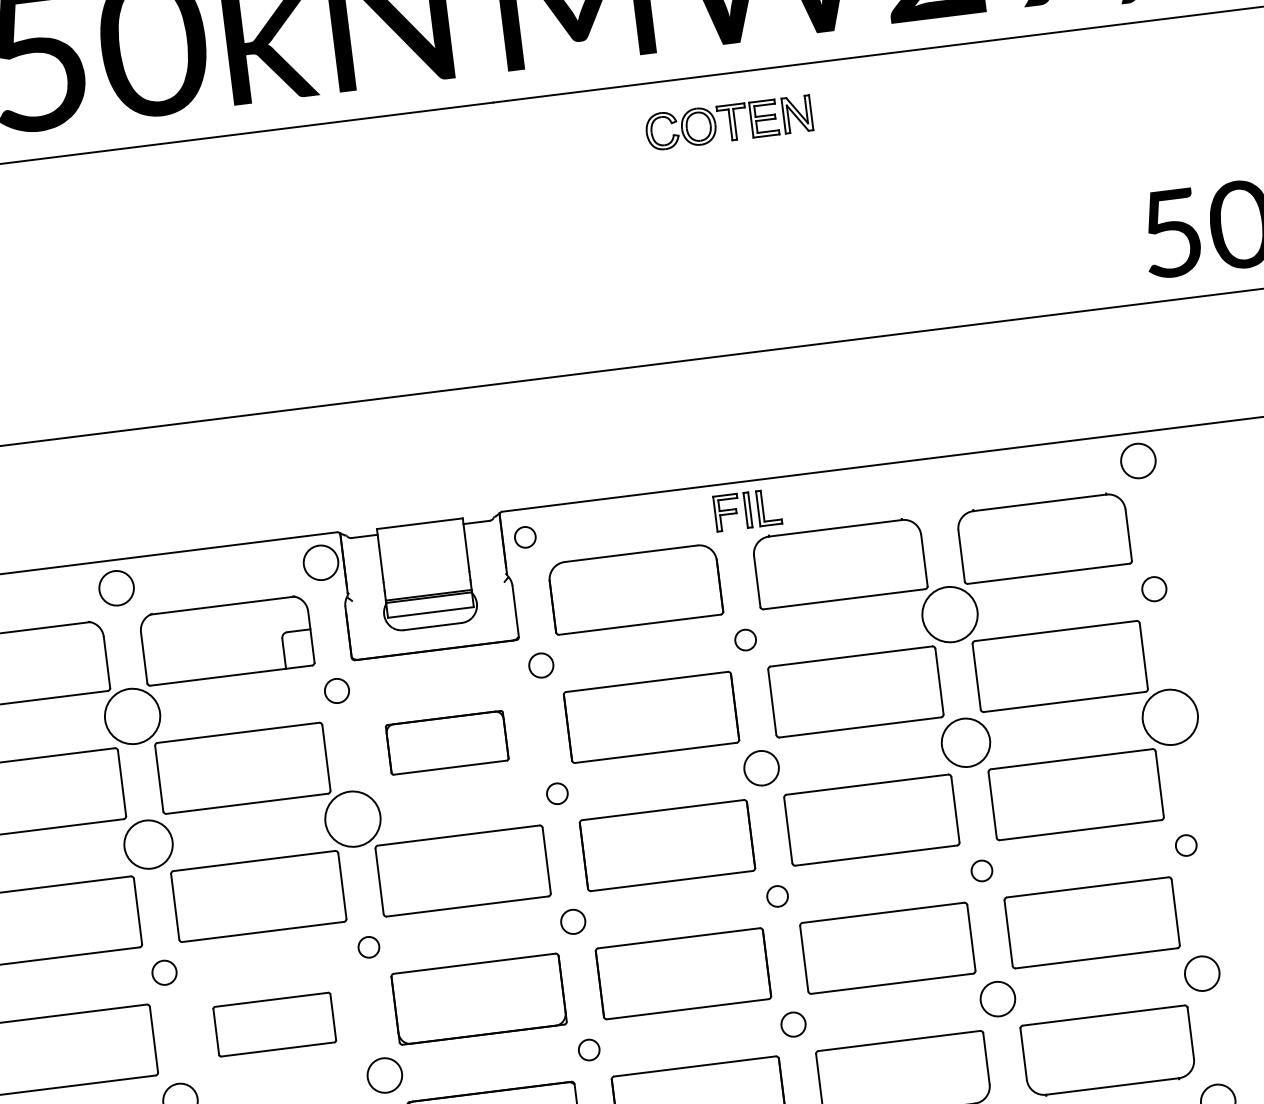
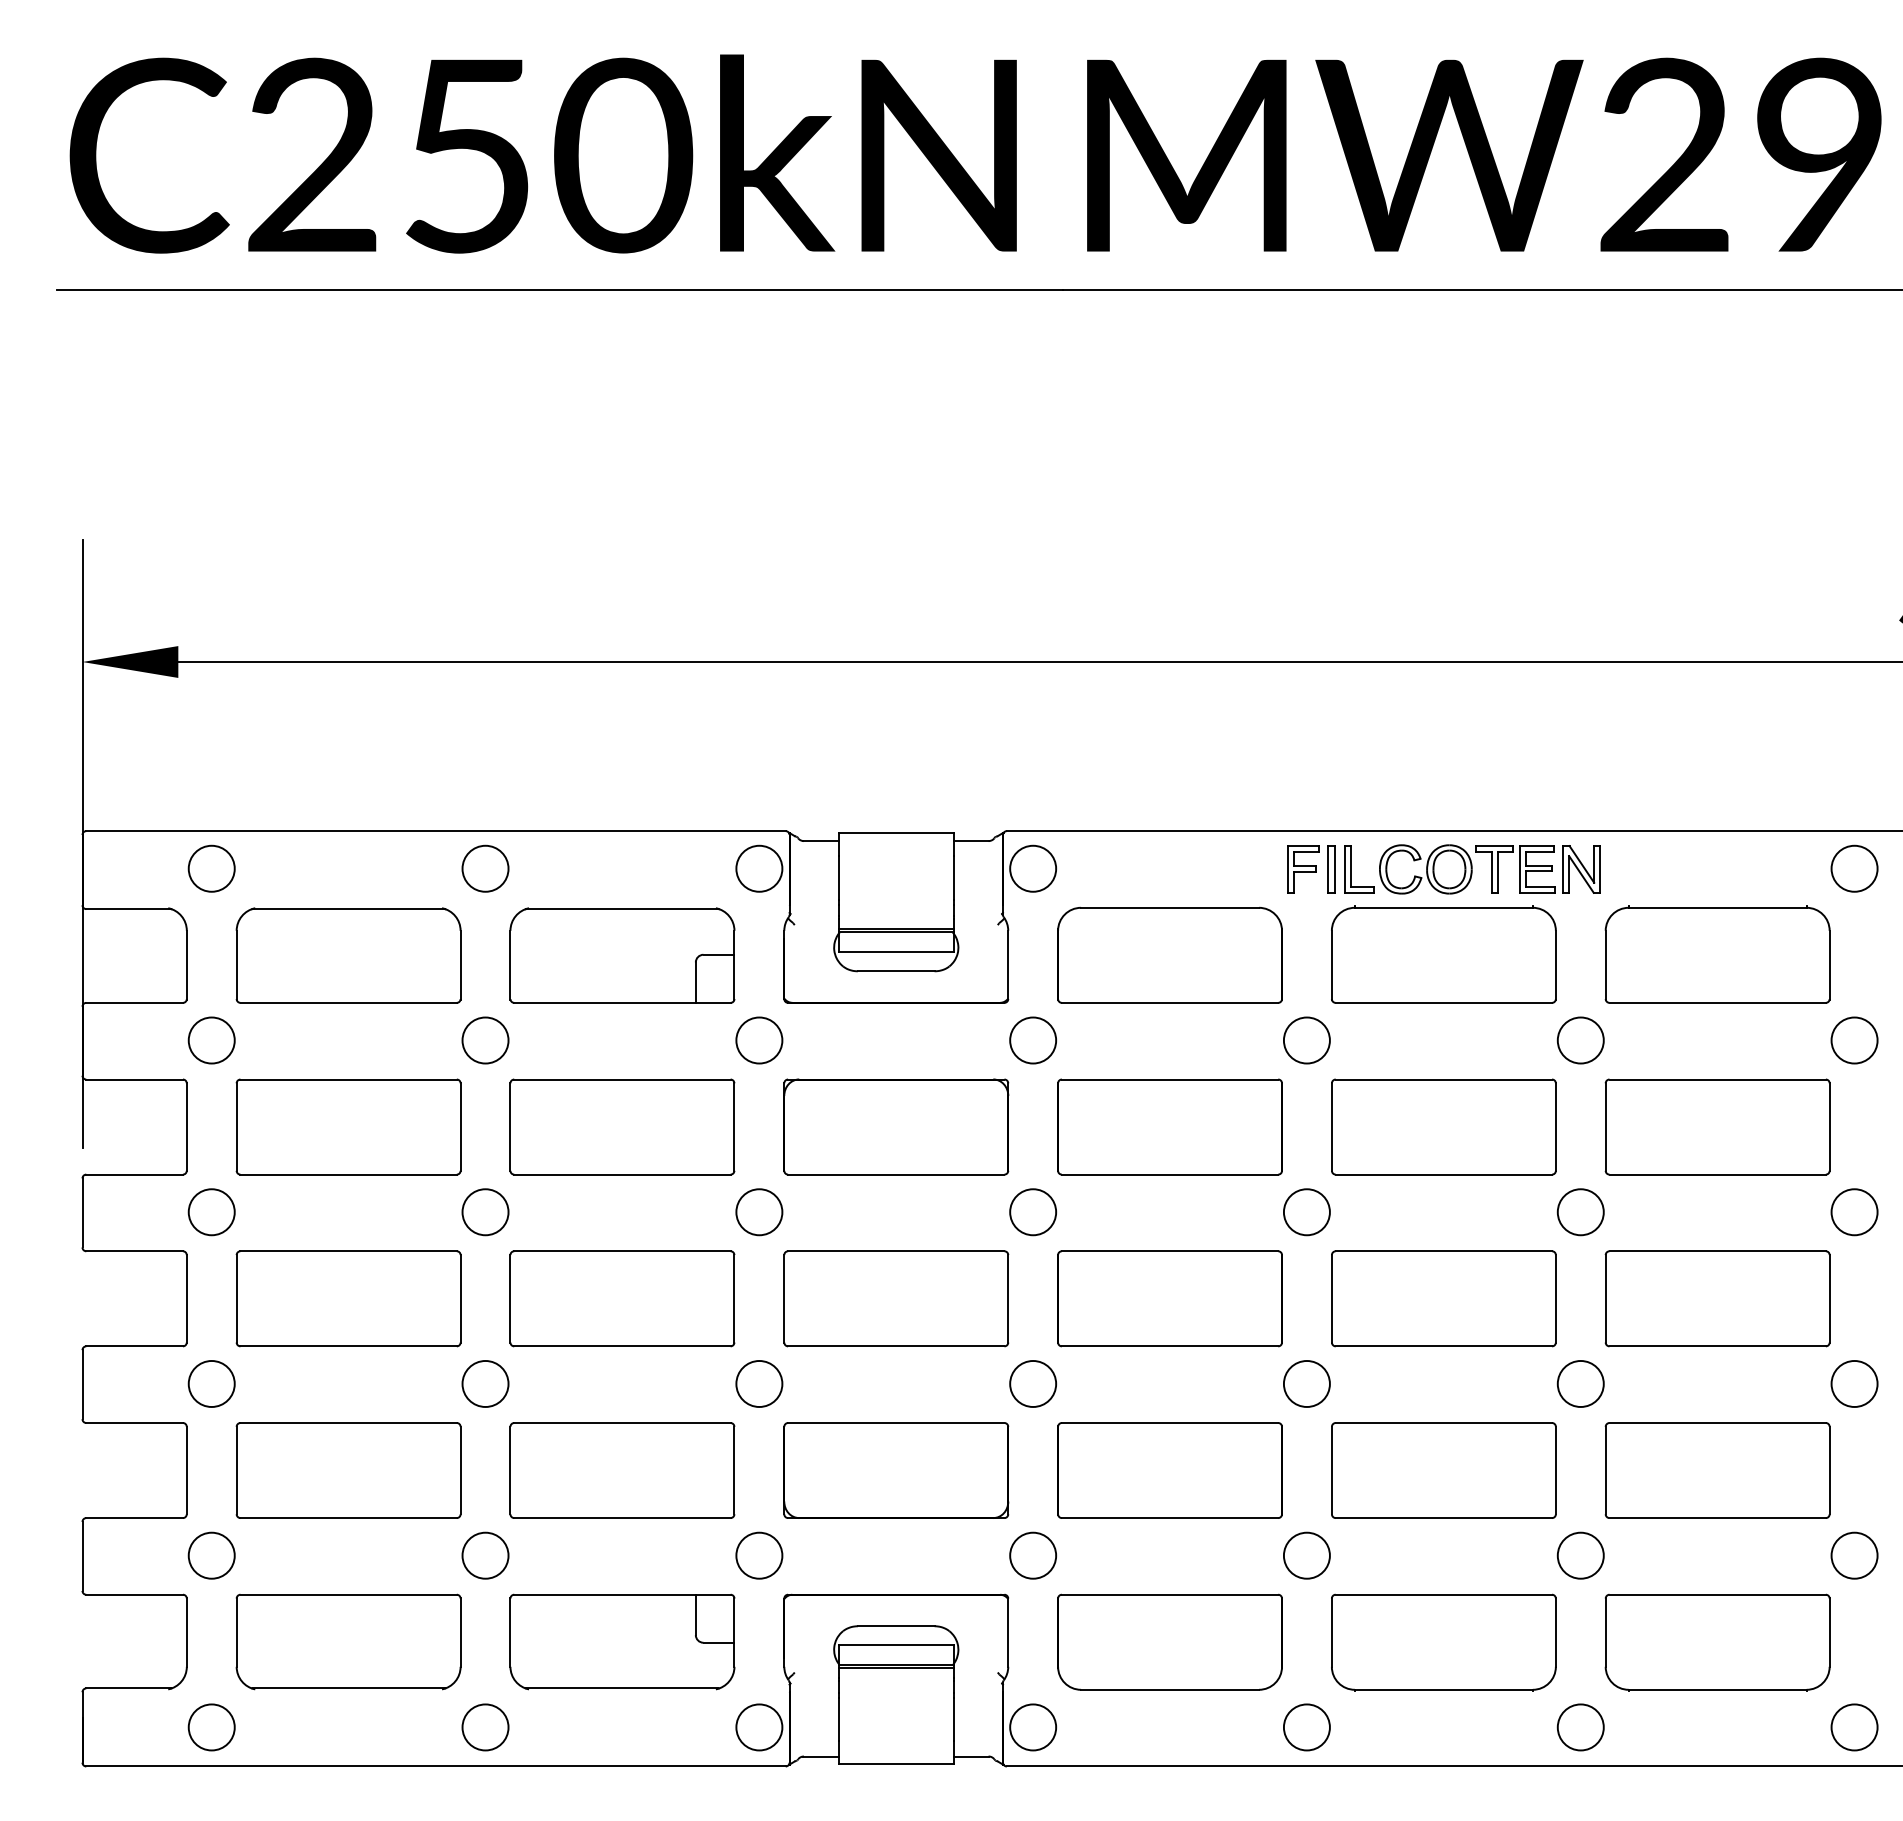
part: (728, 123) -> (1489, 869), moved
circle: (525, 537) -> (1033, 868), size x1.67
circle: (1154, 589) -> (1854, 1040), size x1.43
circle: (949, 614) -> (1580, 1040), size x0.62
circle: (745, 640) -> (1306, 1040), size x1.67
circle: (541, 665) -> (1033, 1040), size x1.43
circle: (337, 690) -> (759, 1040), size x1.43
circle: (132, 716) -> (485, 1040), size x0.62
circle: (1170, 717) -> (1854, 1212), size x0.62
part: (447, 742) -> (896, 1126), size x1.43
circle: (965, 743) -> (1580, 1212), size x0.71
circle: (557, 793) -> (1033, 1212), size x1.67
circle: (353, 819) -> (759, 1212), size x0.62
circle: (148, 844) -> (485, 1212), size x0.71
circle: (1186, 845) -> (1854, 1383), size x1.67
circle: (981, 870) -> (1580, 1383), size x1.67
circle: (777, 896) -> (1306, 1383), size x1.67
circle: (573, 921) -> (1033, 1383), size x1.43
circle: (368, 946) -> (759, 1383), size x1.67
circle: (164, 972) -> (485, 1383), size x1.43
part: (274, 1024) -> (622, 1470), size x1.43
circle: (793, 1024) -> (1306, 1555), size x1.43
circle: (589, 1049) -> (1033, 1555), size x1.67

